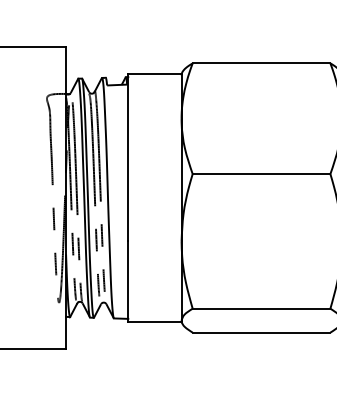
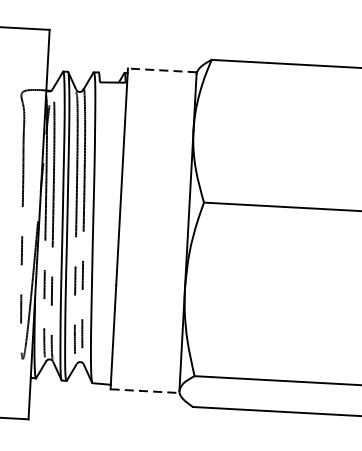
line: (154, 73) -> (161, 70), solid -> dashed
line: (154, 322) -> (144, 391), solid -> dashed

